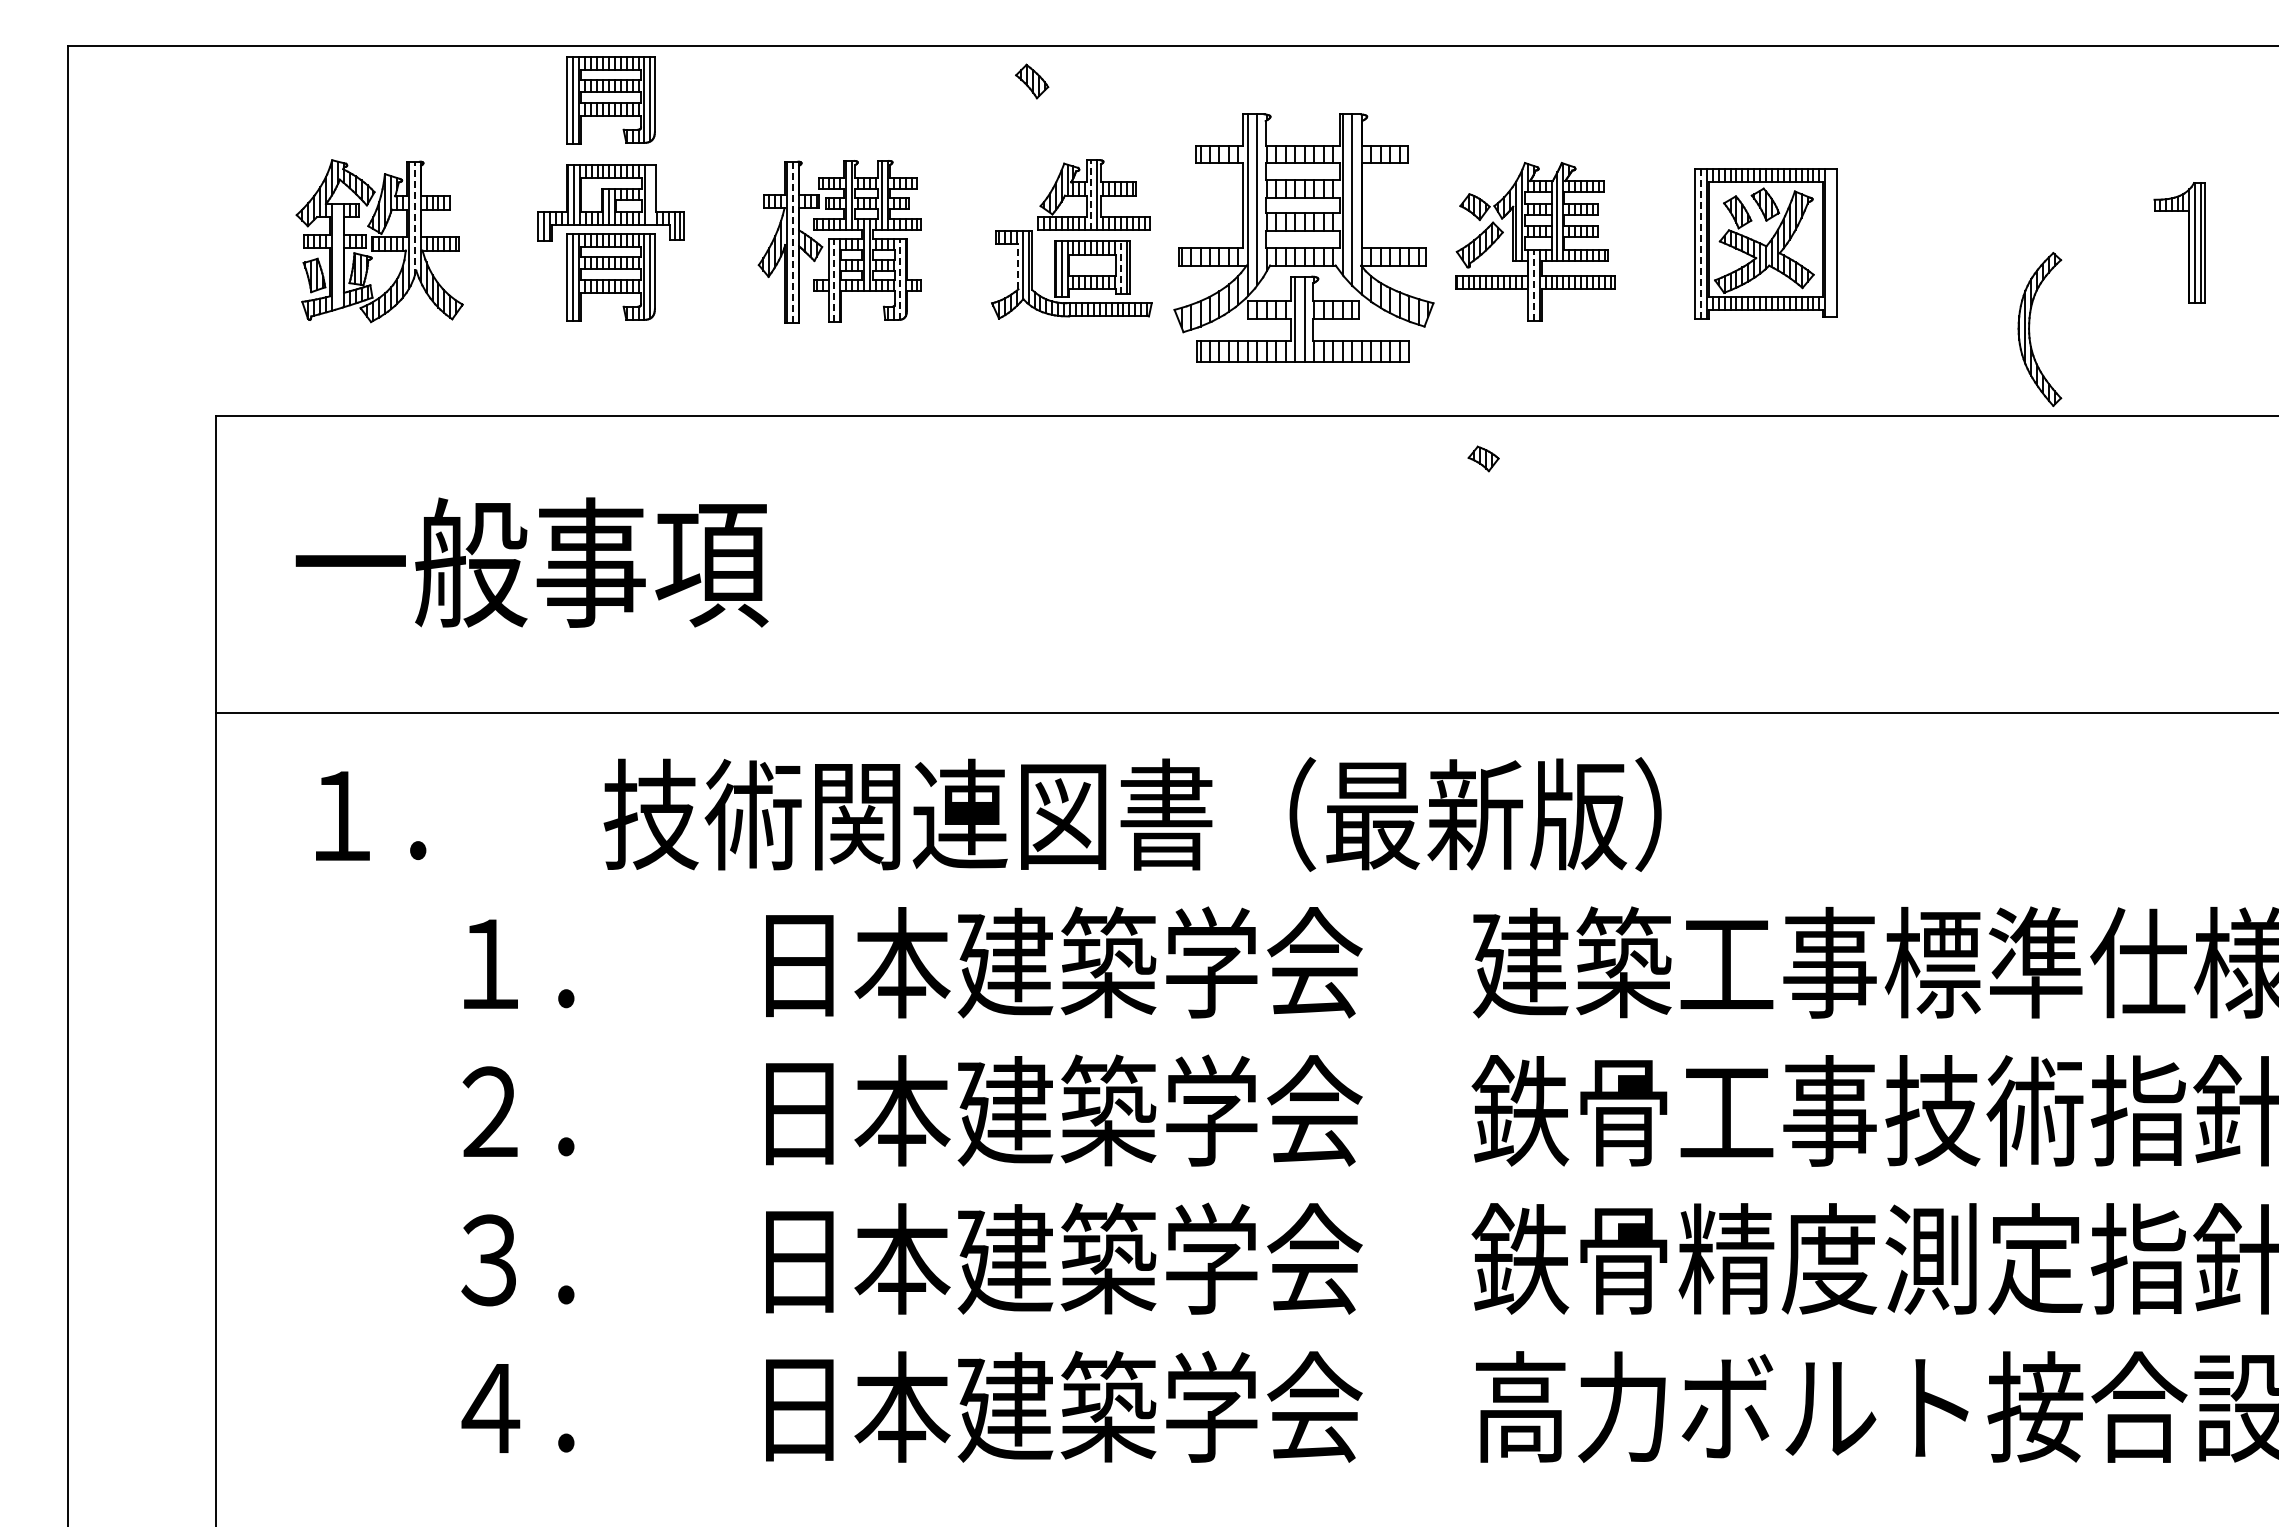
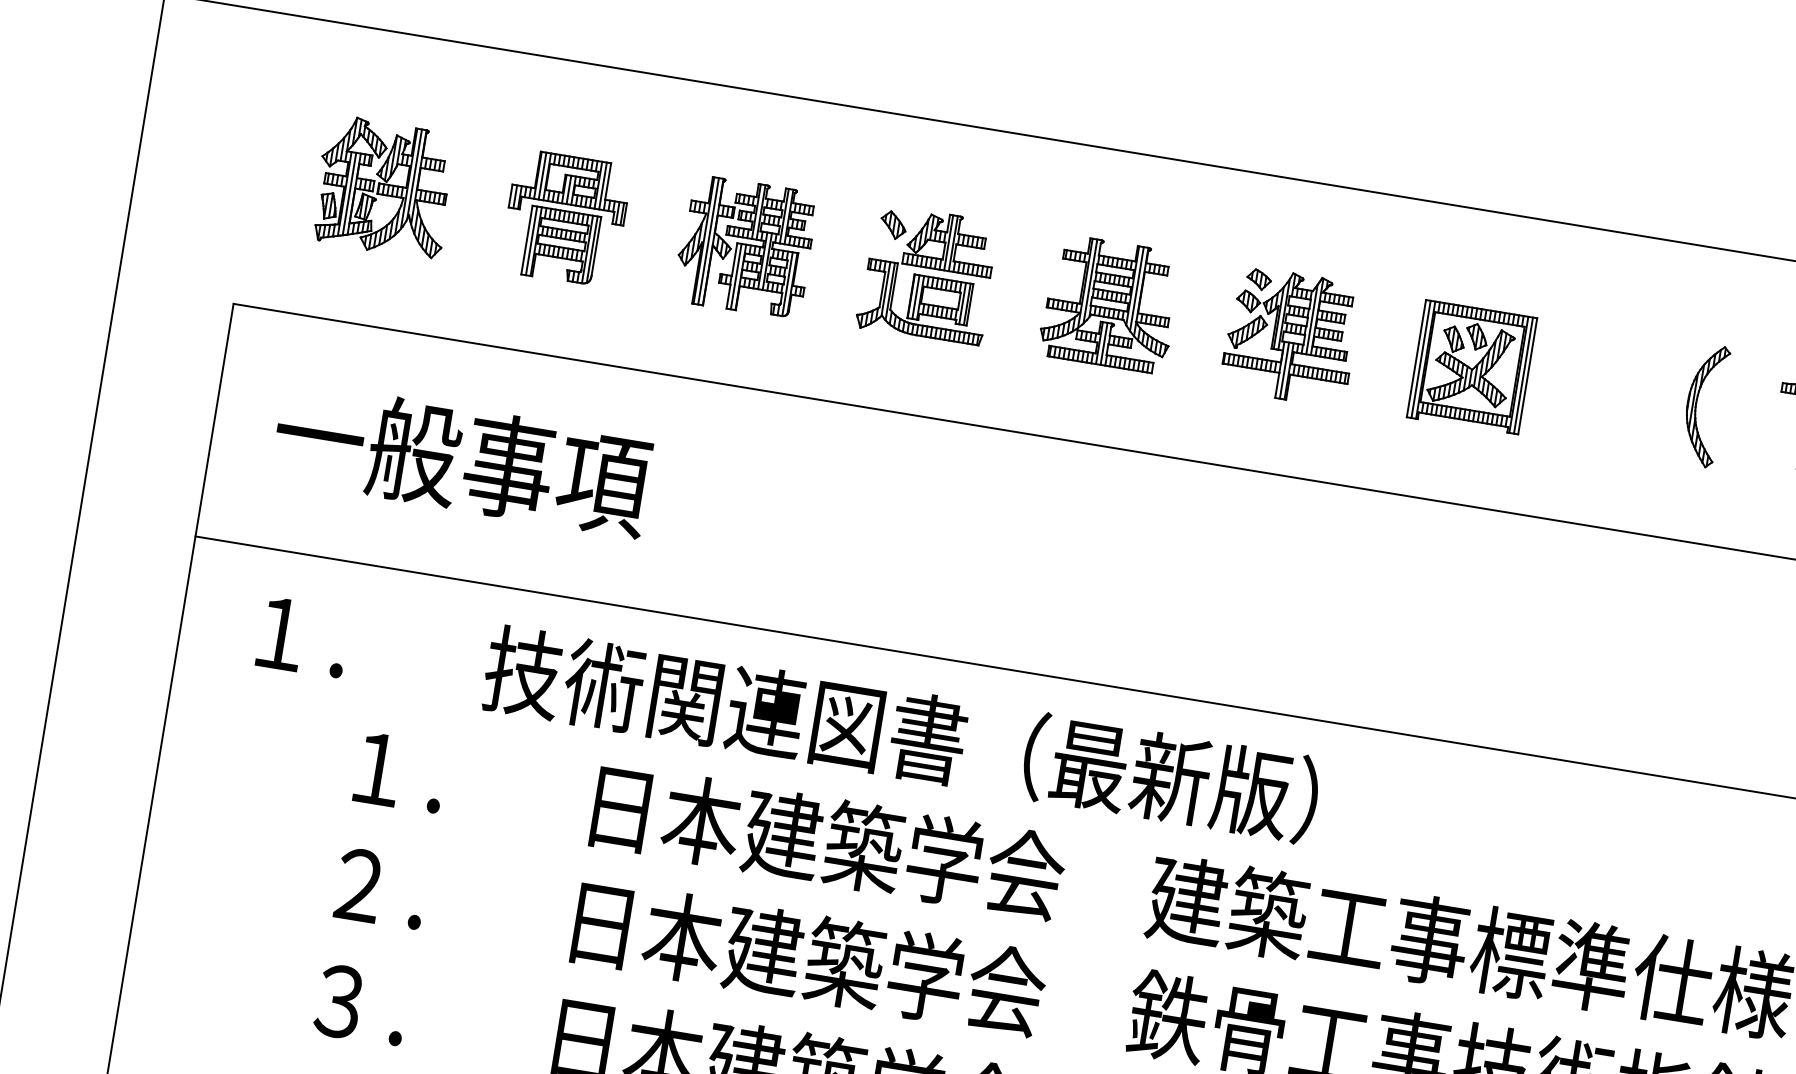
part: (1032, 81) -> (893, 225), moved
part: (610, 100) -> (583, 106), removed
line: (650, 194) -> (602, 185), added
line: (1091, 194) -> (949, 242), dashed -> solid
line: (414, 218) -> (414, 174), dashed -> solid
part: (1303, 238) -> (1109, 304), size x0.62
line: (793, 242) -> (708, 241), dashed -> solid
line: (1700, 243) -> (1420, 359), dashed -> solid
line: (1831, 243) -> (1523, 375), added
line: (337, 256) -> (349, 194), added
line: (1018, 266) -> (882, 289), dashed -> solid
line: (1120, 267) -> (962, 303), dashed -> solid
line: (899, 279) -> (787, 284), dashed -> solid
line: (834, 280) -> (736, 276), dashed -> solid
line: (1533, 285) -> (1284, 370), dashed -> solid
part: (2030, 332) -> (1696, 406), moved
part: (1483, 458) -> (1258, 279), moved

